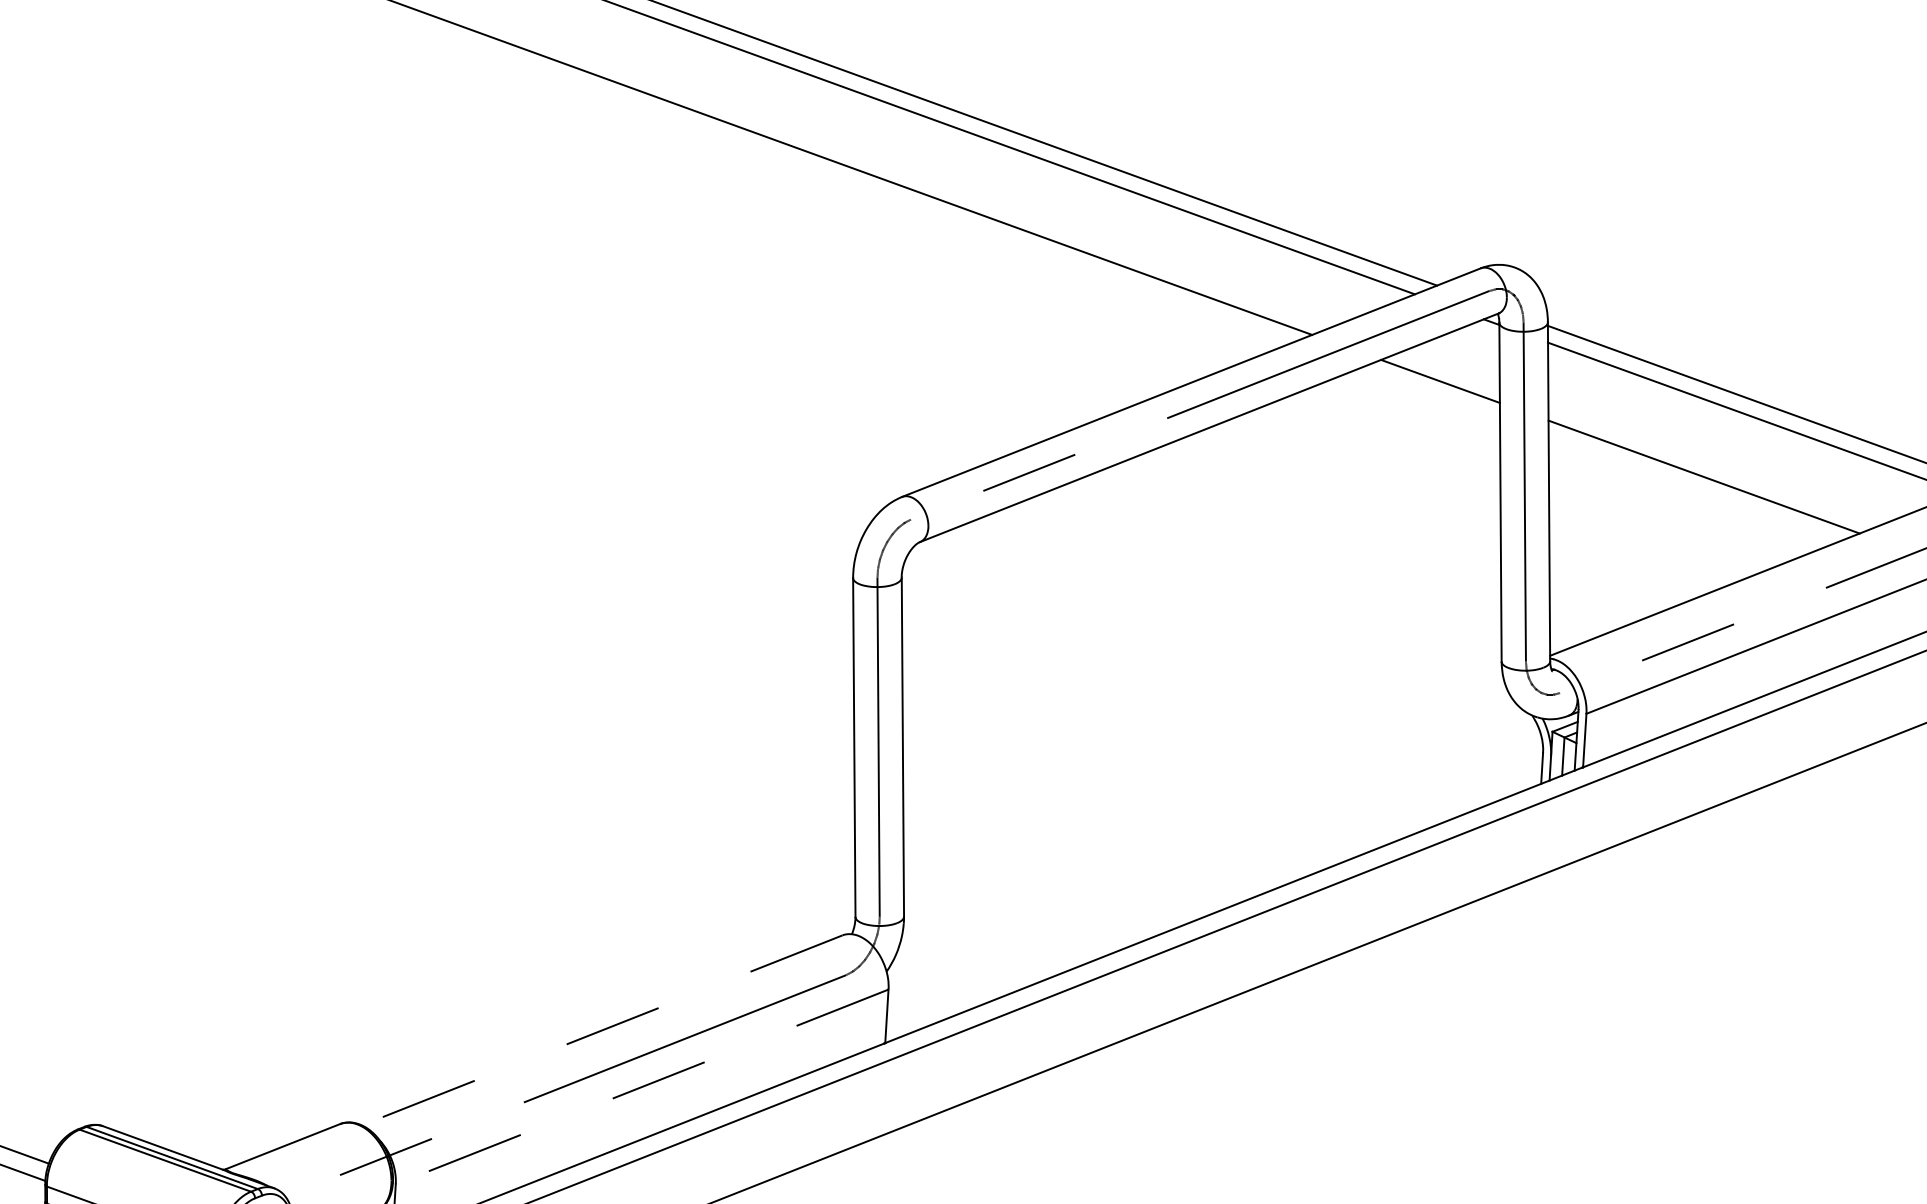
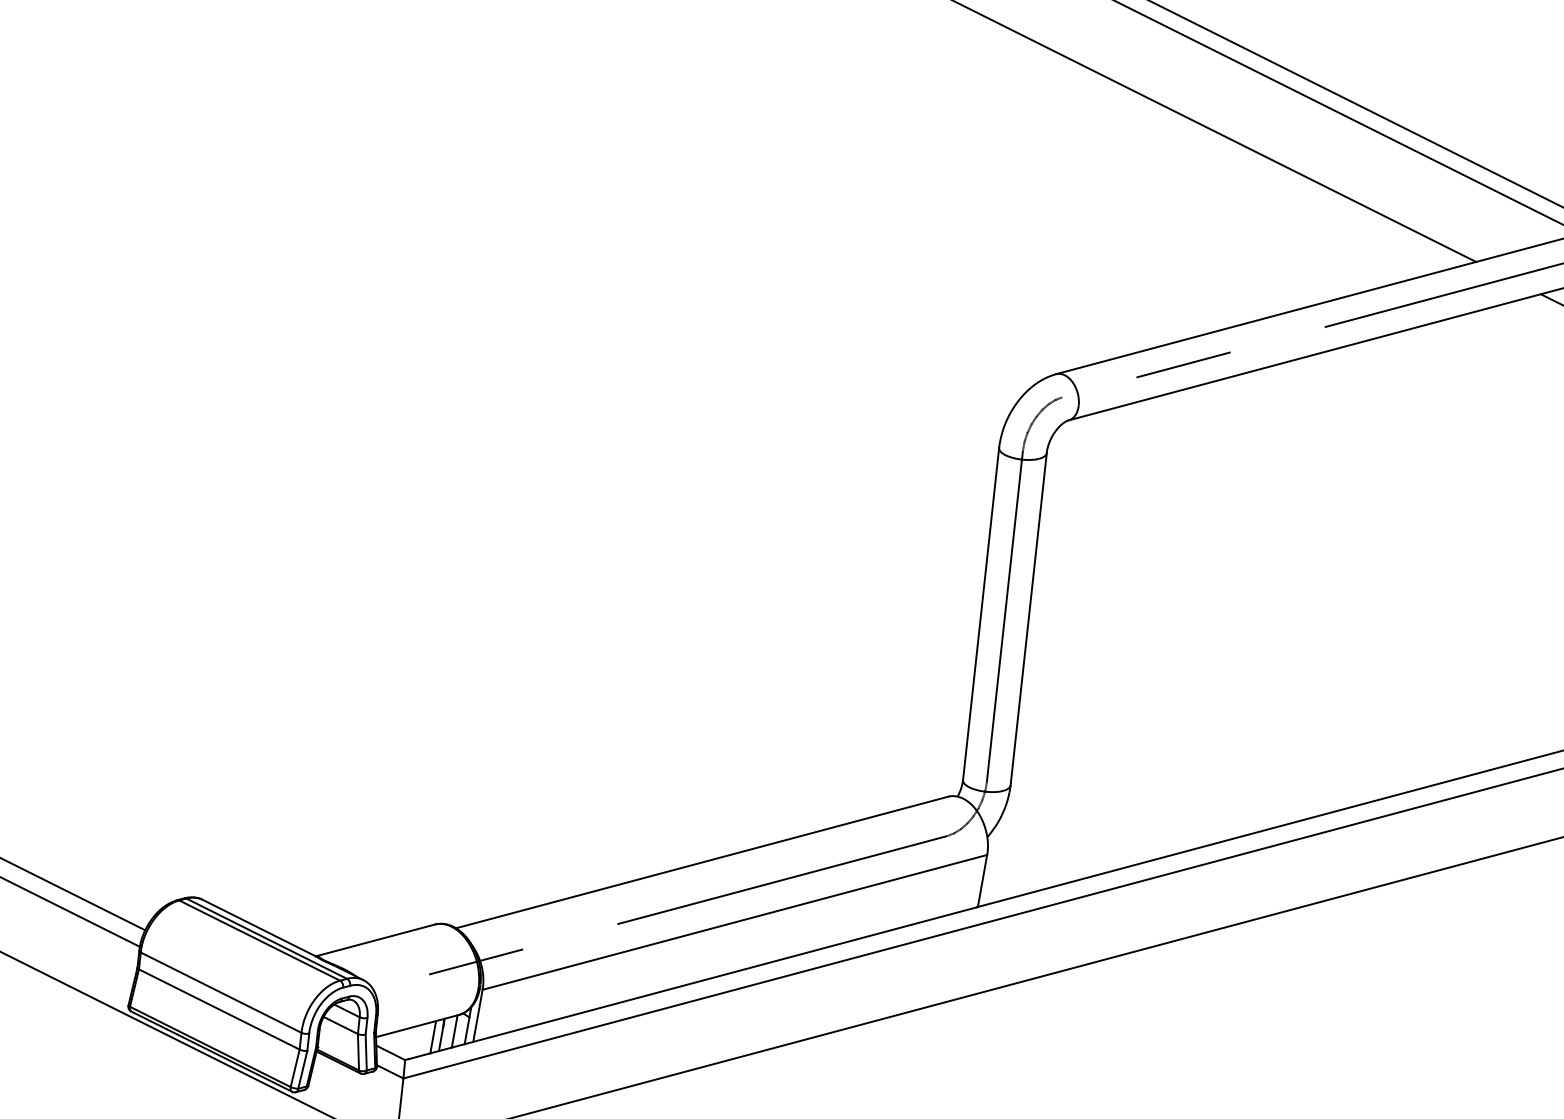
line: (601, 1030) -> (701, 862), dashed -> solid
line: (642, 1086) -> (735, 922), dashed -> solid

